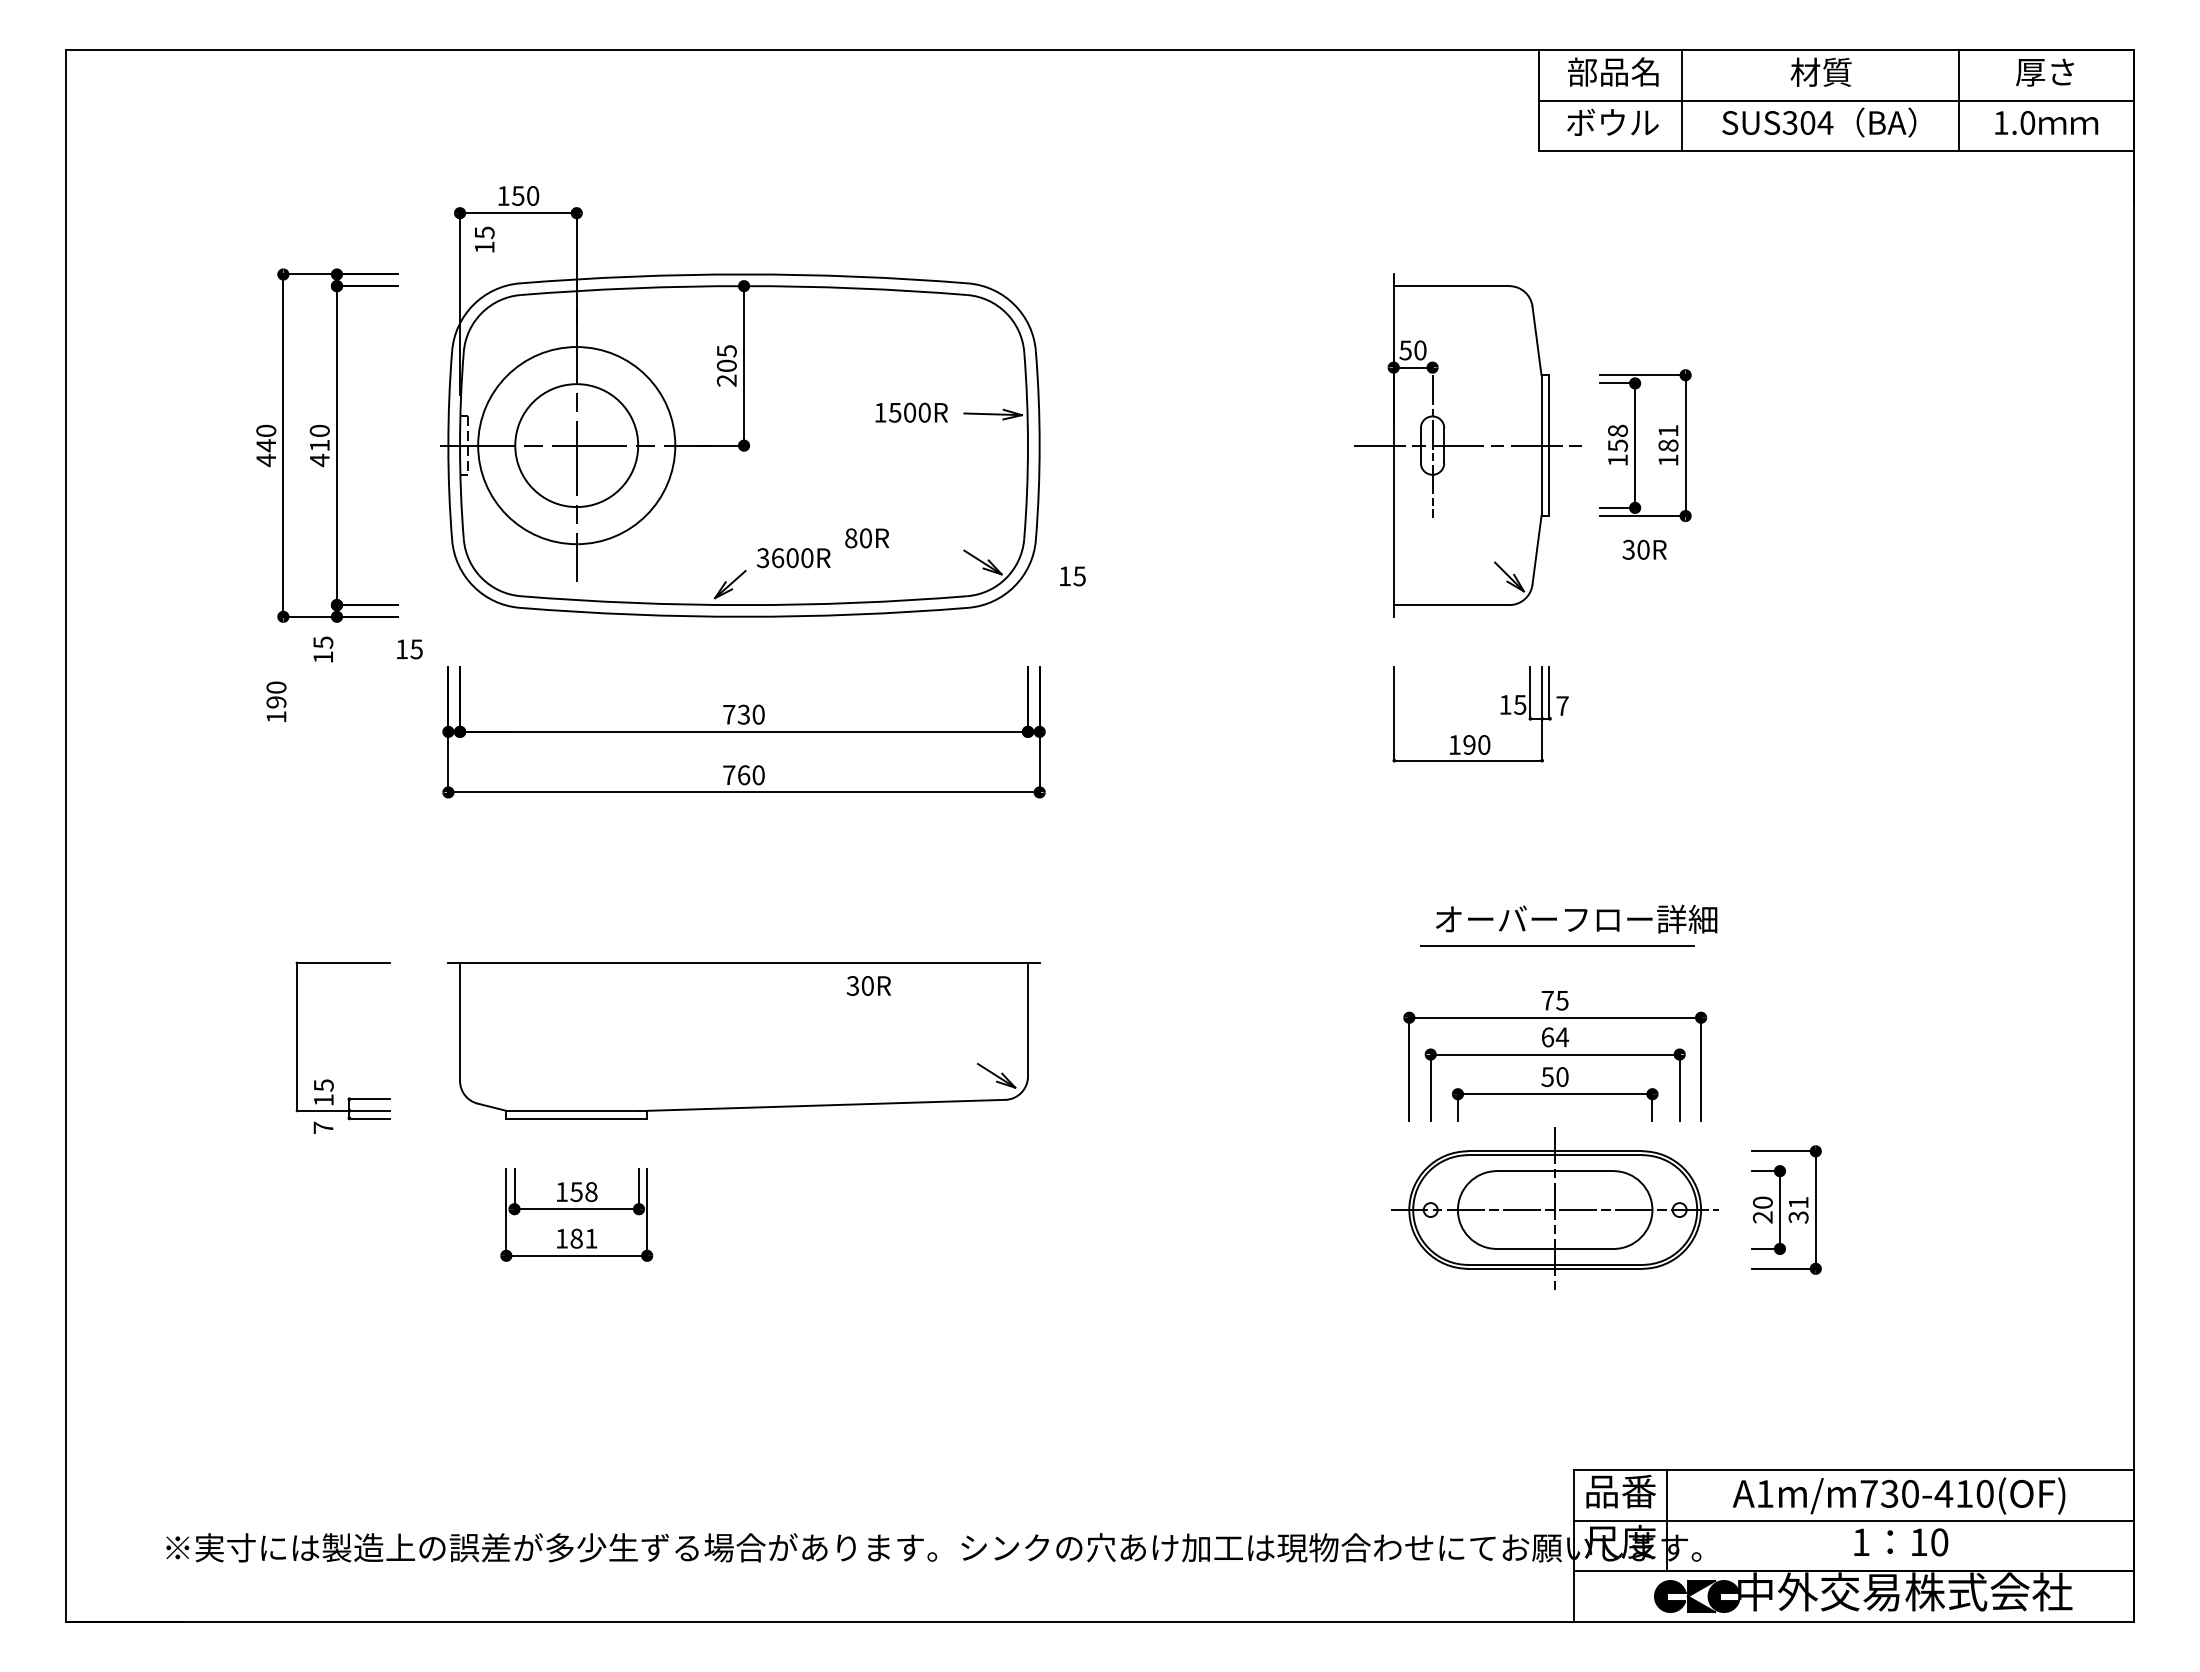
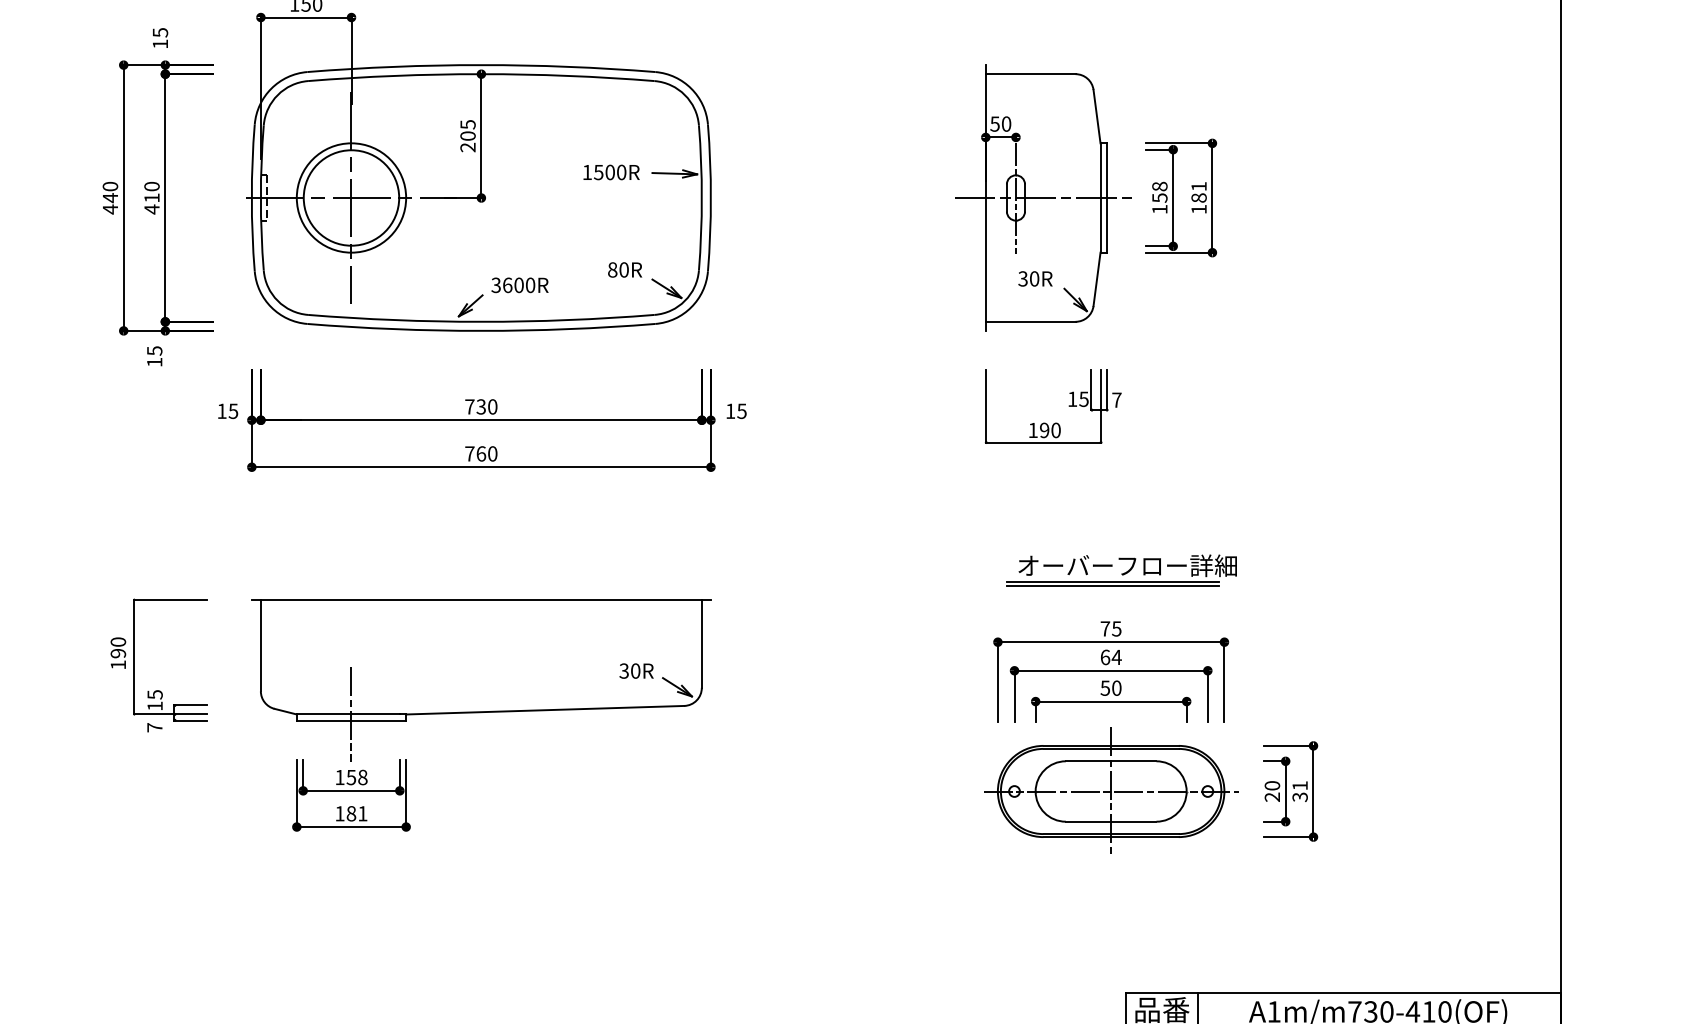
text: (484, 239) -> (160, 37), moved
circle: (576, 445) -> (351, 197), size x0.71
text: (867, 538) -> (625, 270), moved
text: (1644, 549) -> (1035, 278), moved
text: (1072, 576) -> (736, 411), moved
text: (409, 649) -> (227, 411), moved
text: (276, 701) -> (118, 652), moved
line: (1557, 940) -> (1112, 582), added
text: (868, 985) -> (636, 670), moved
line: (576, 1110) -> (351, 714), added

